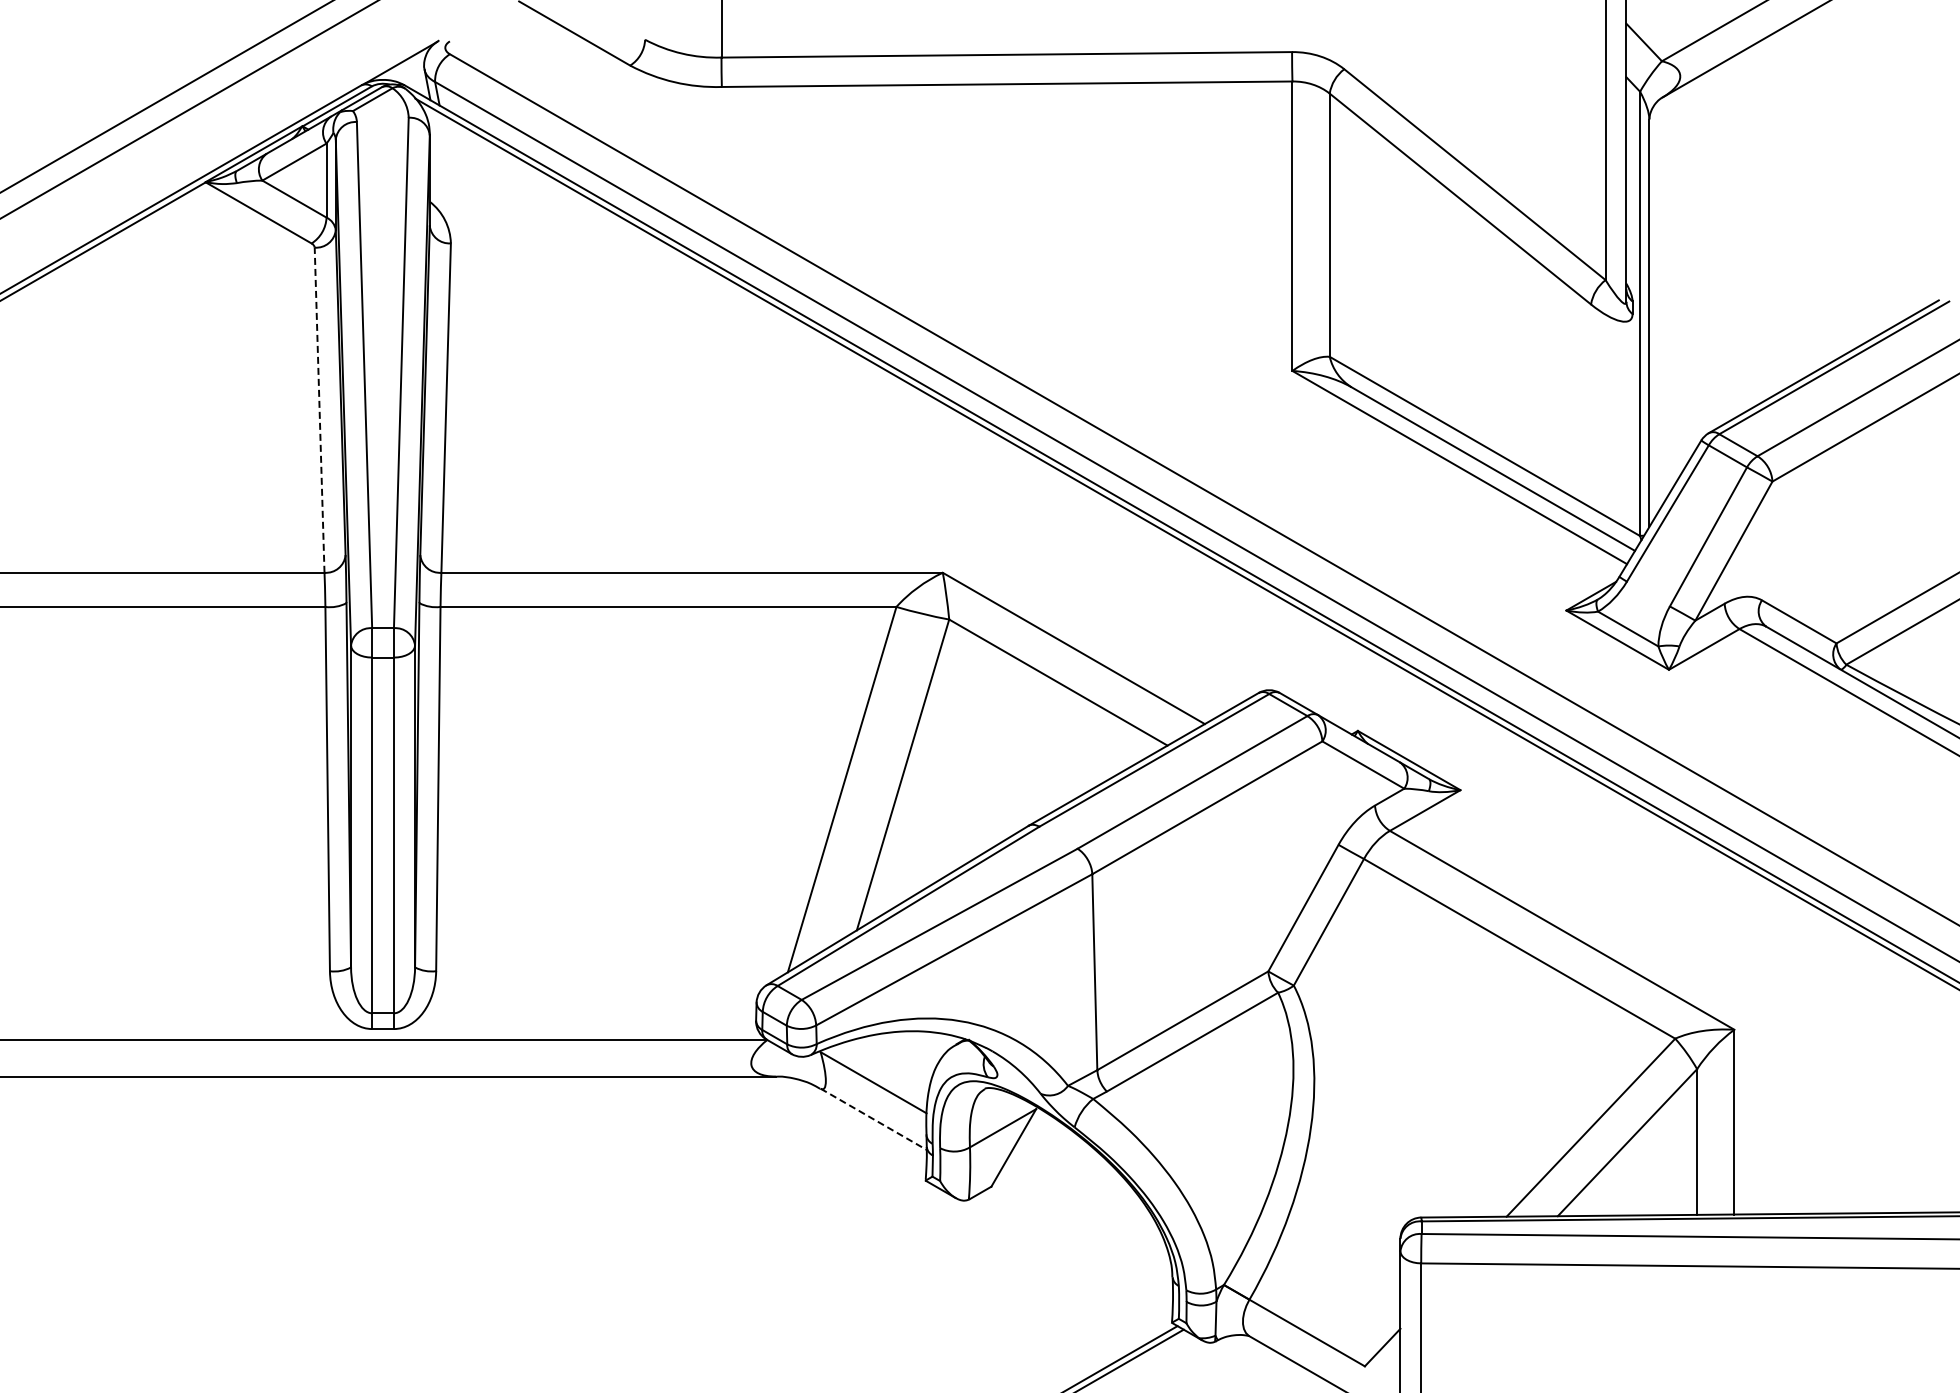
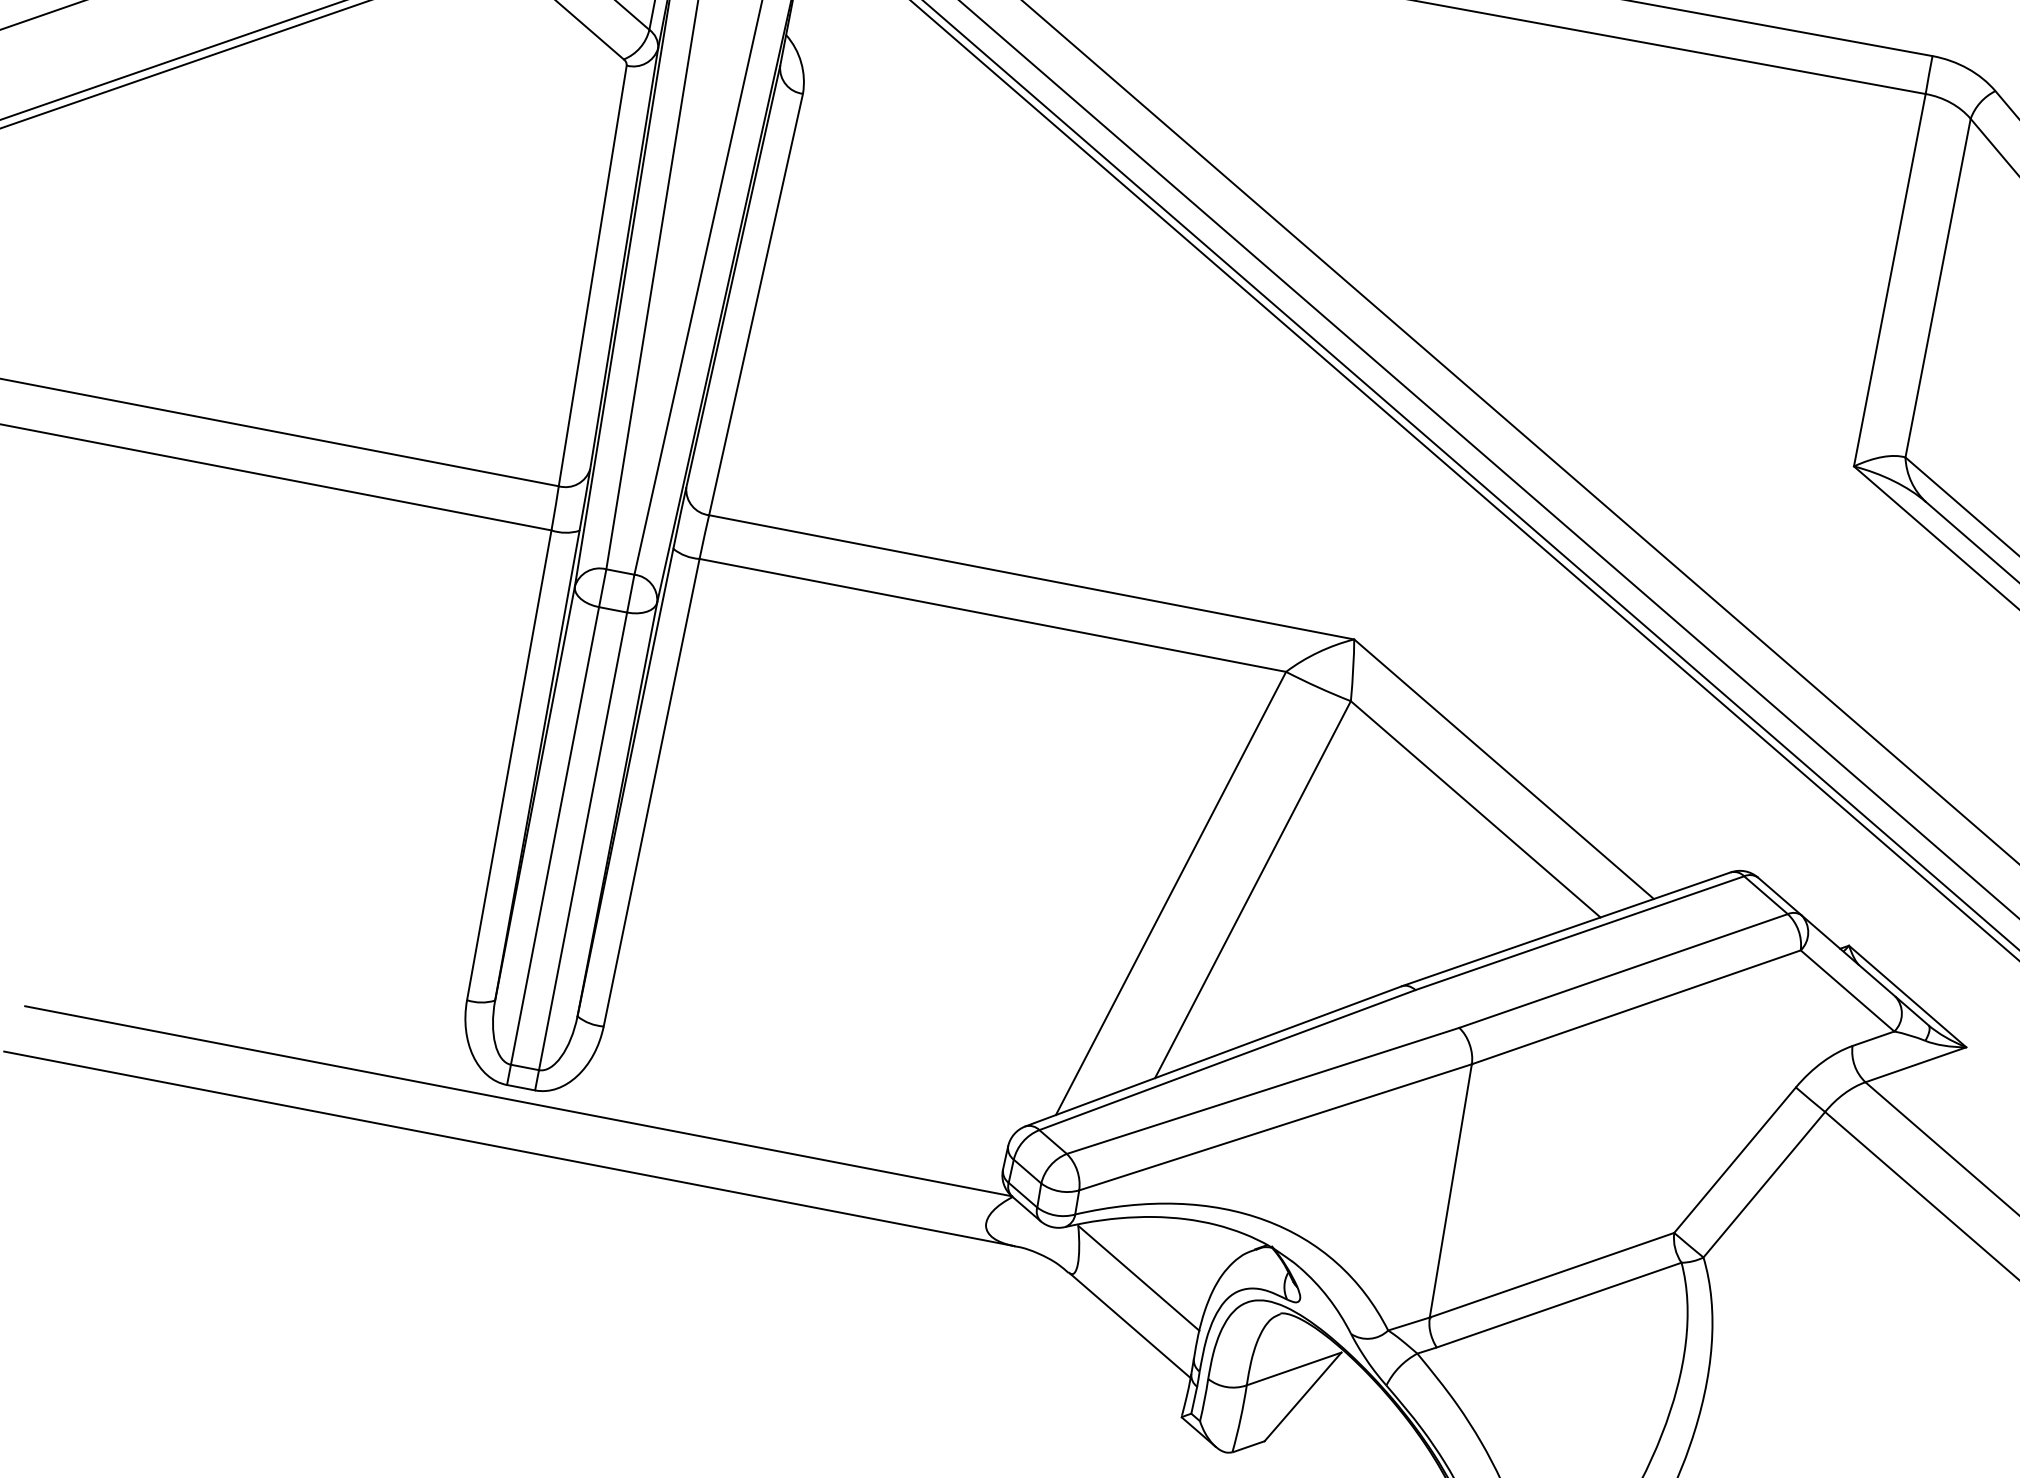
line: (319, 410) -> (592, 276), dashed -> solid
line: (874, 1119) -> (1130, 1325), dashed -> solid

